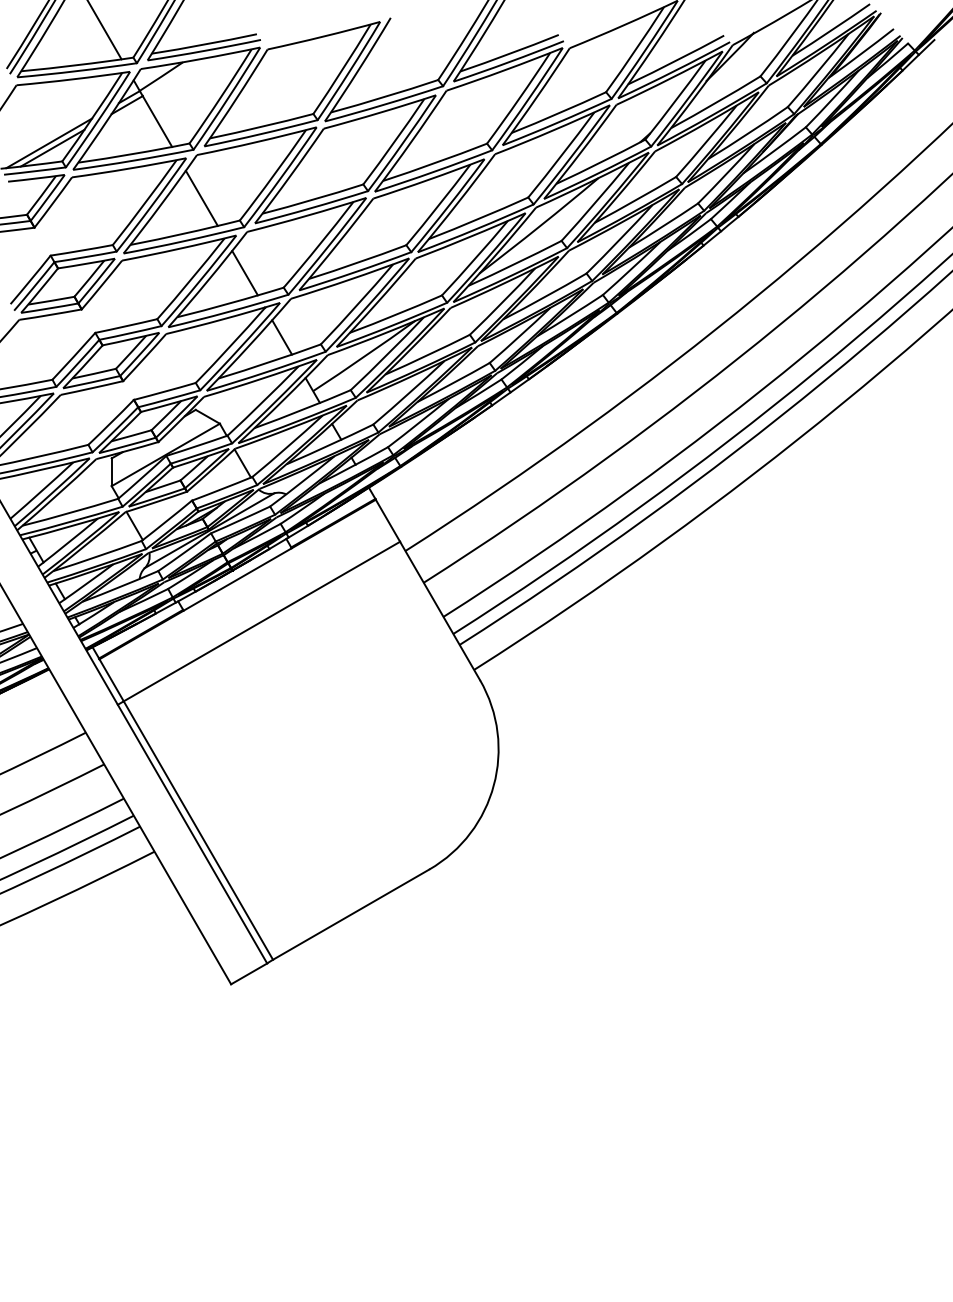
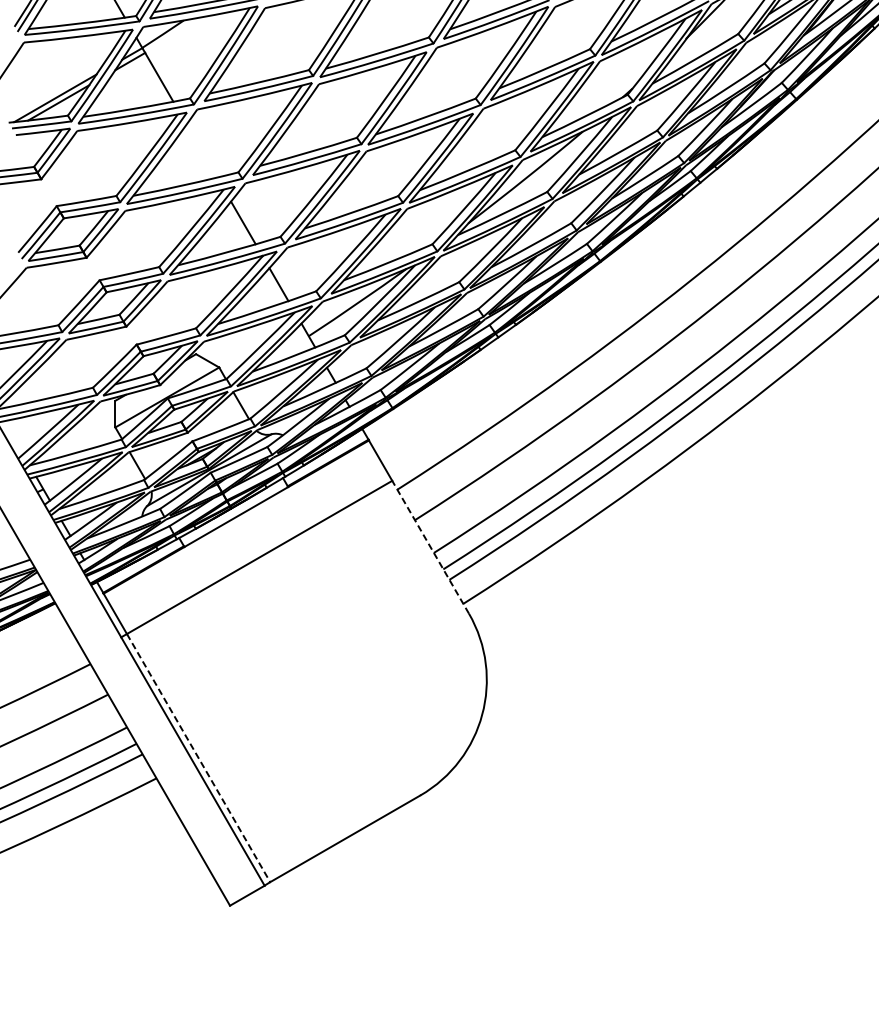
line: (201, 197) -> (201, 150), removed
line: (440, 610) -> (431, 546), solid -> dashed
line: (198, 830) -> (198, 758), solid -> dashed

